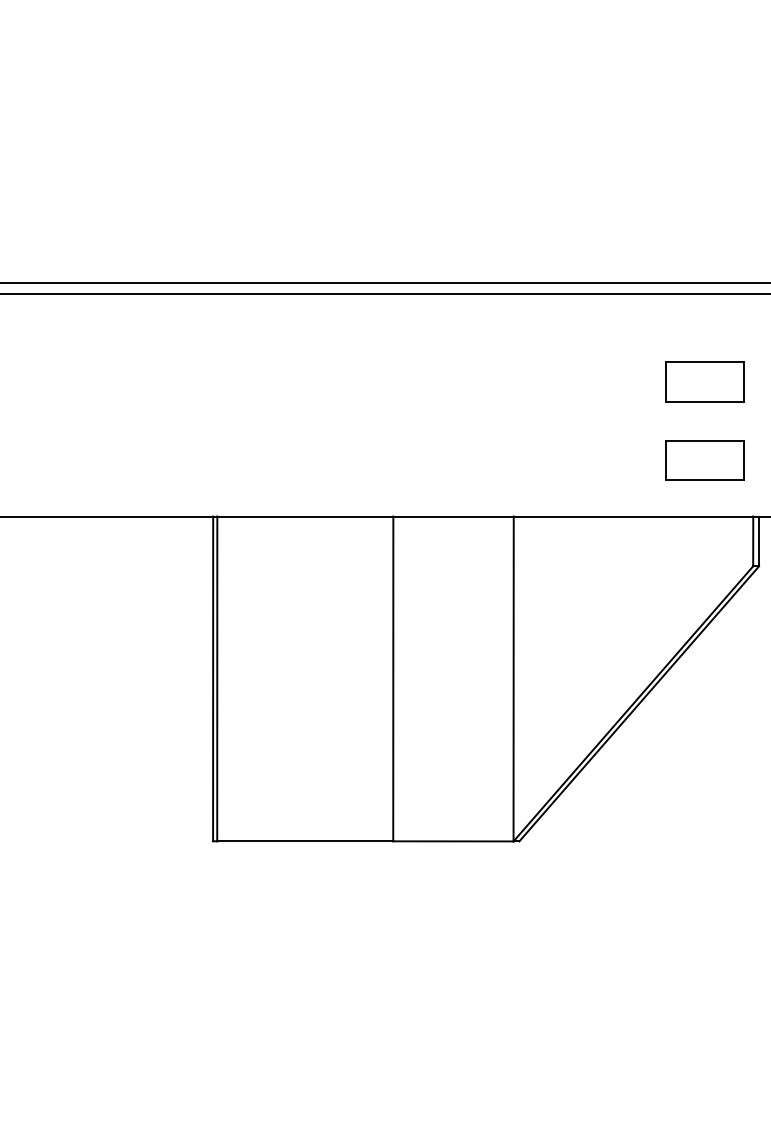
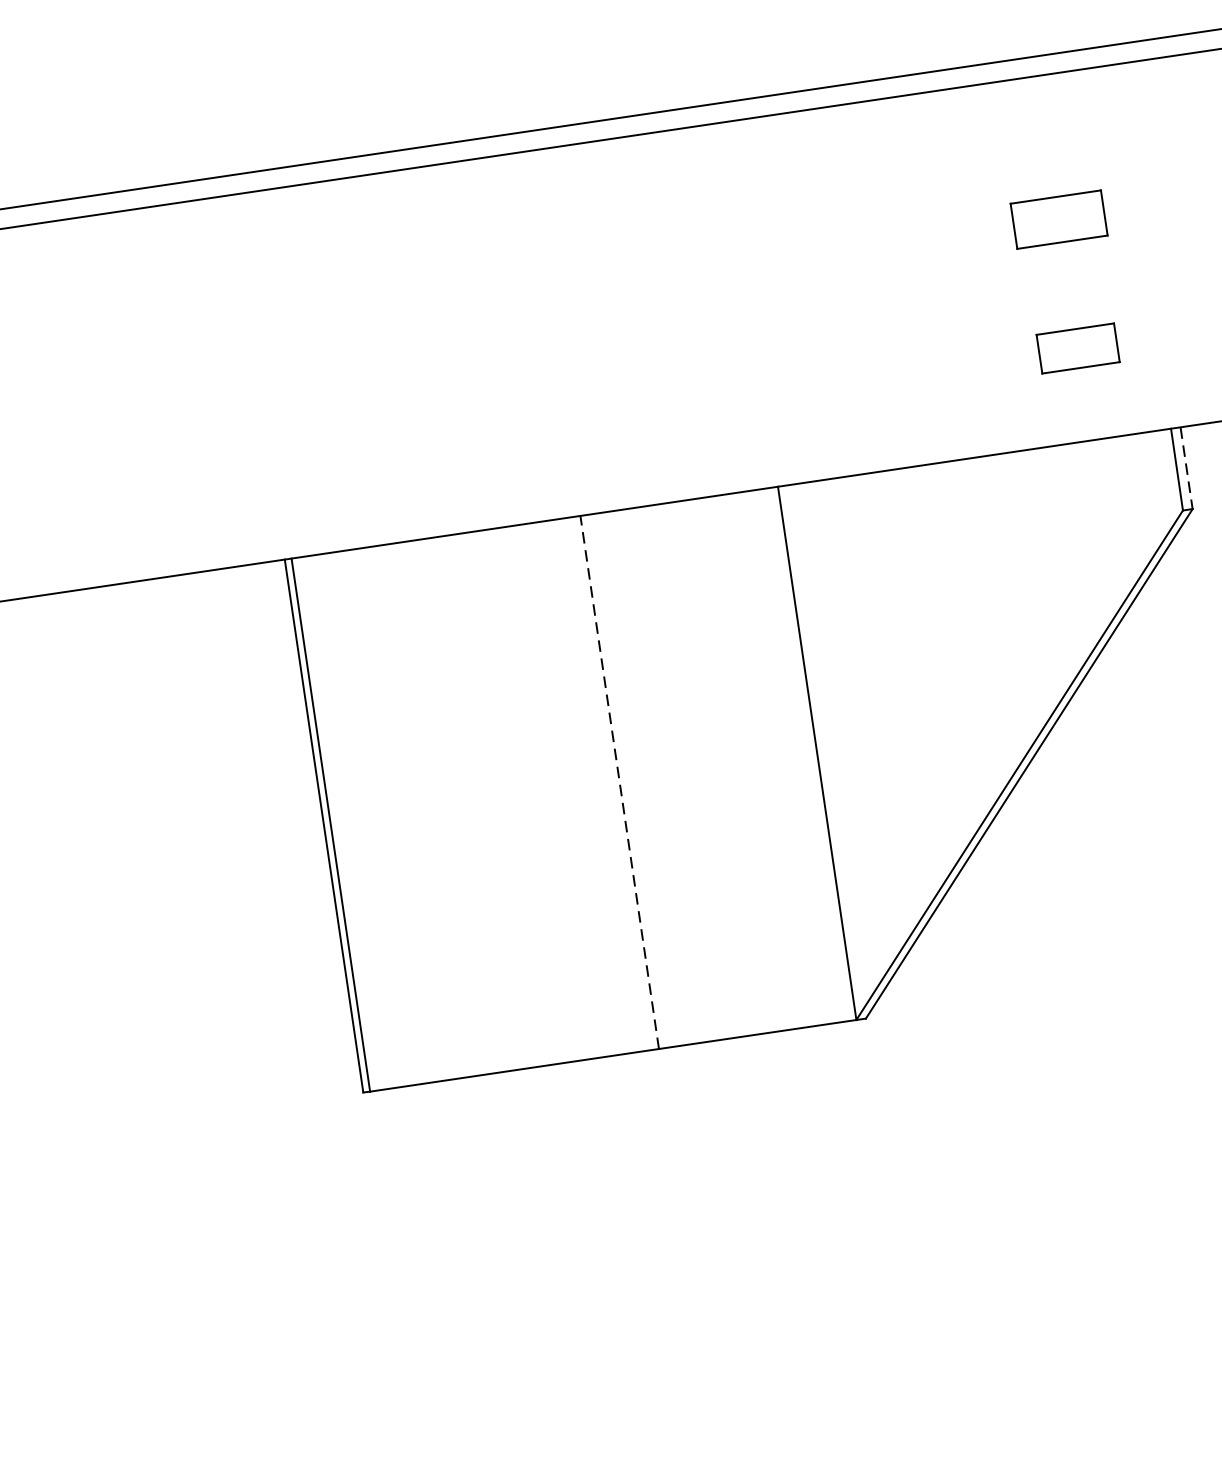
part: (704, 381) -> (1058, 218), size x0.7
part: (704, 460) -> (1077, 348), size x0.6
line: (759, 541) -> (1187, 468), solid -> dashed
line: (393, 678) -> (619, 781), solid -> dashed

